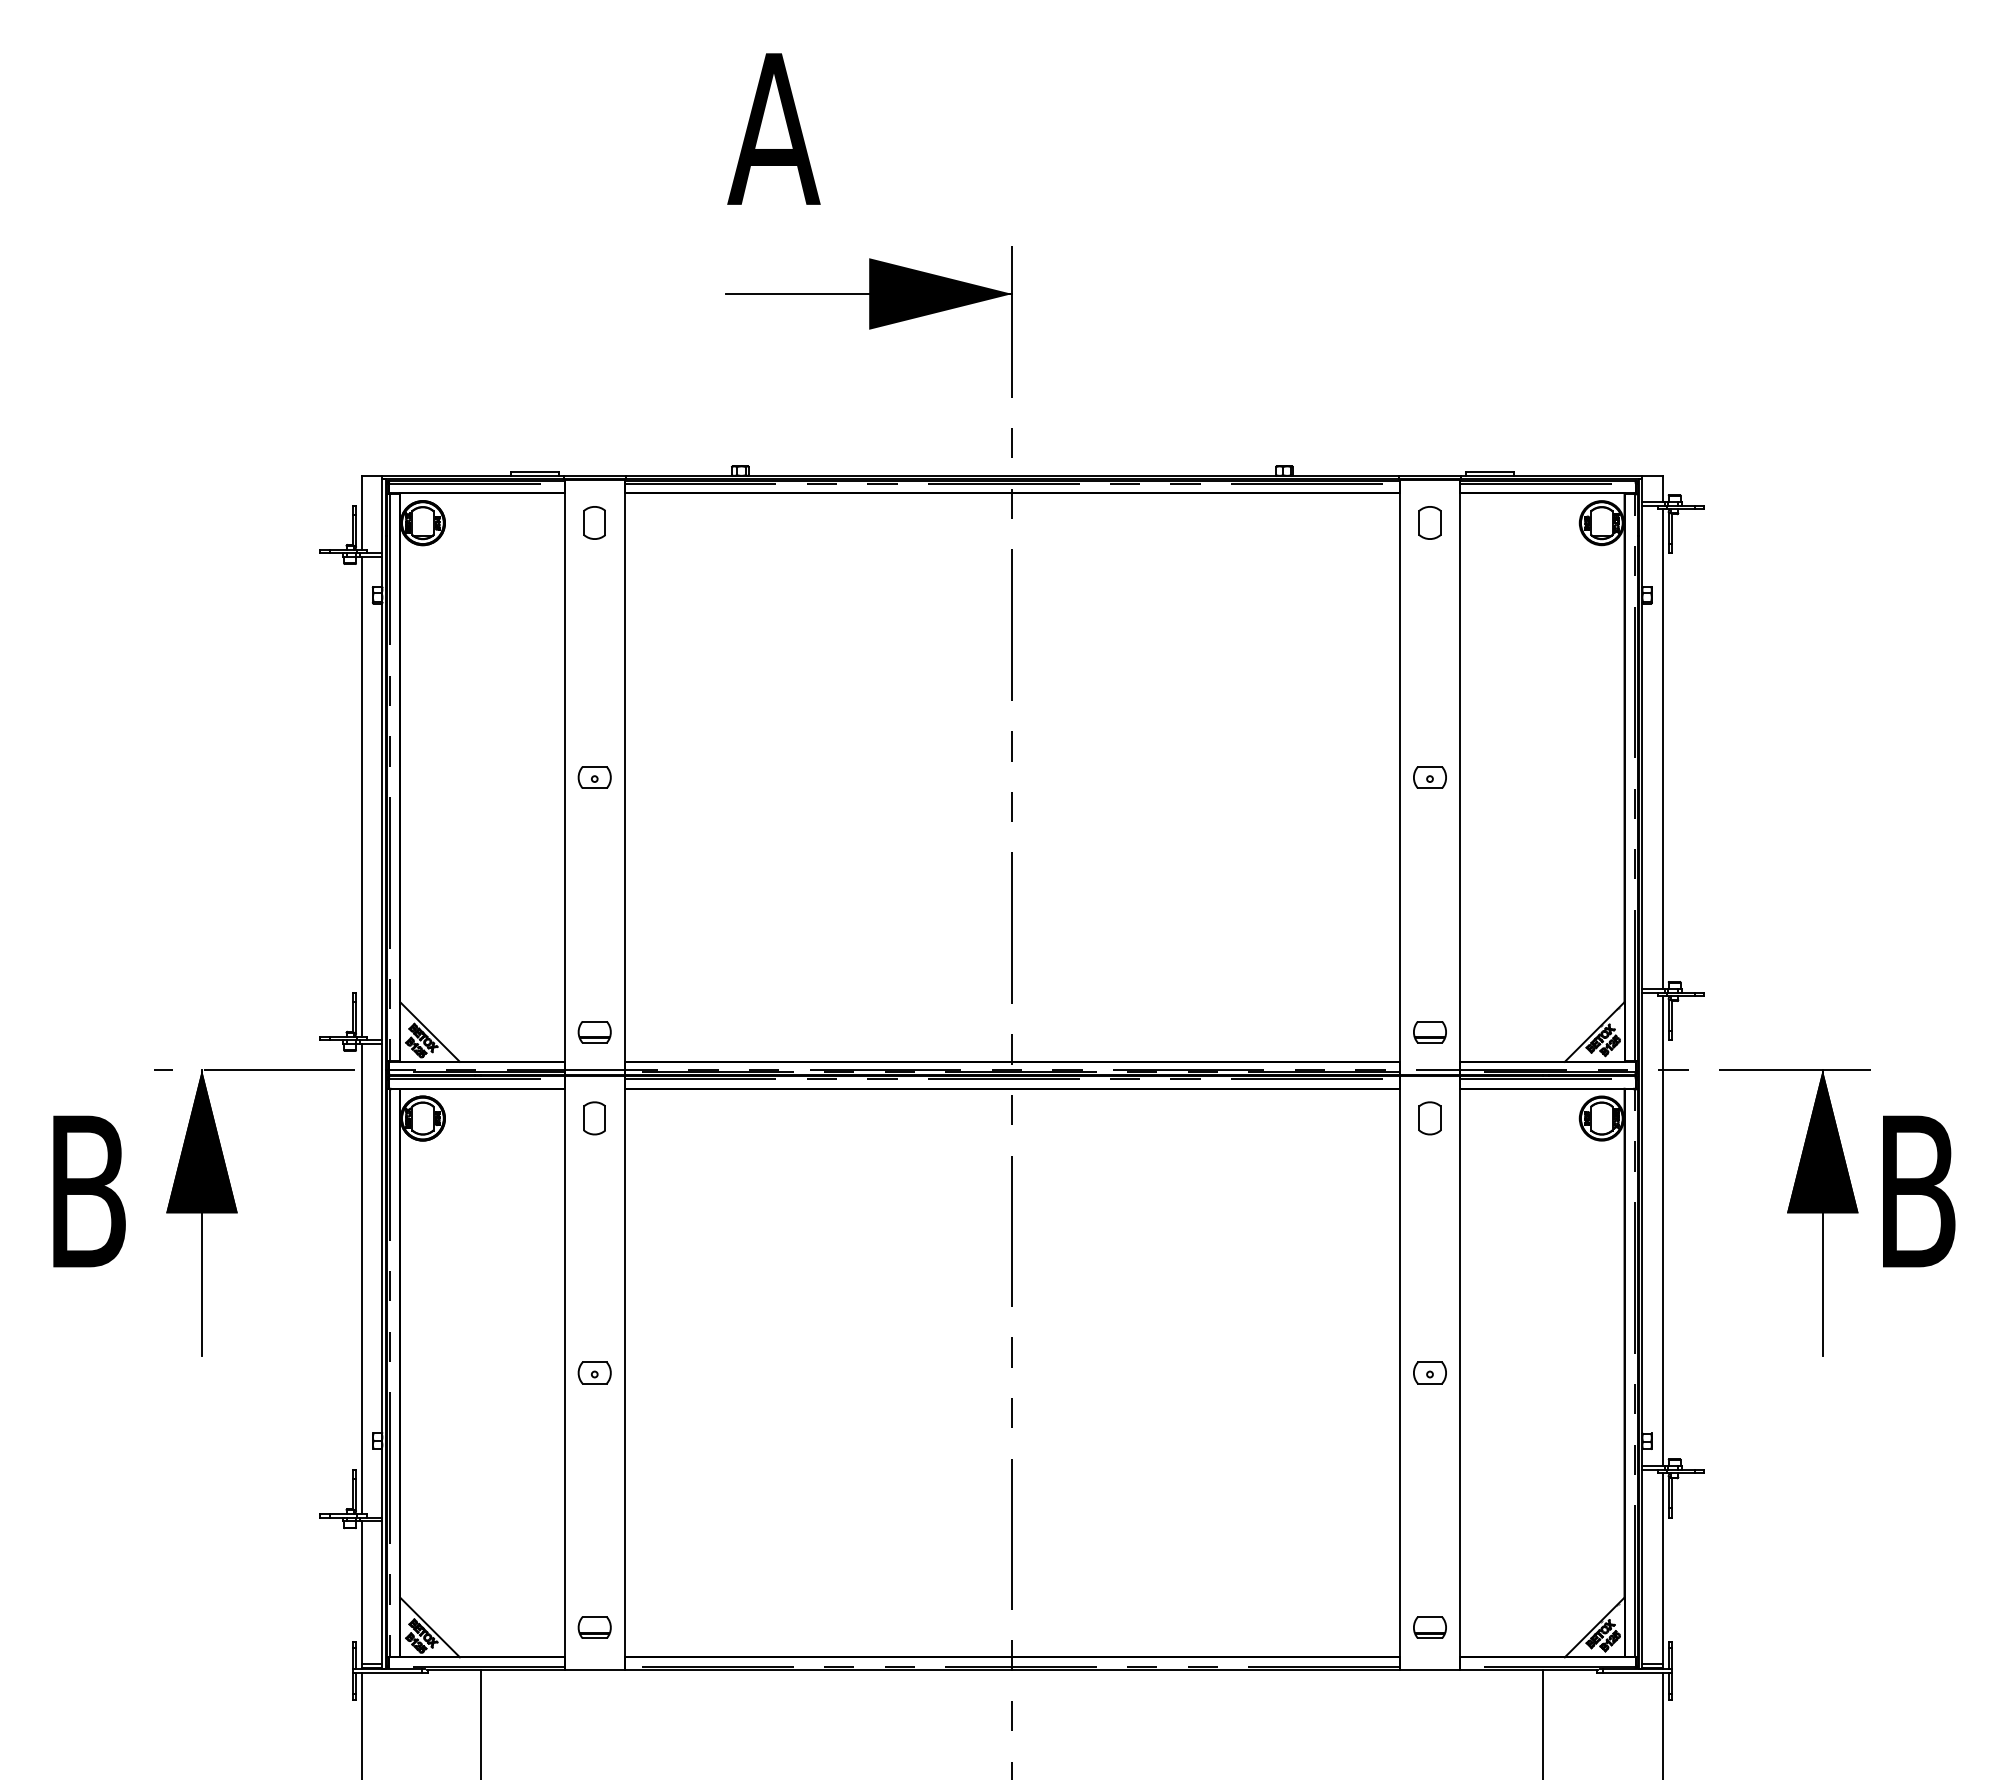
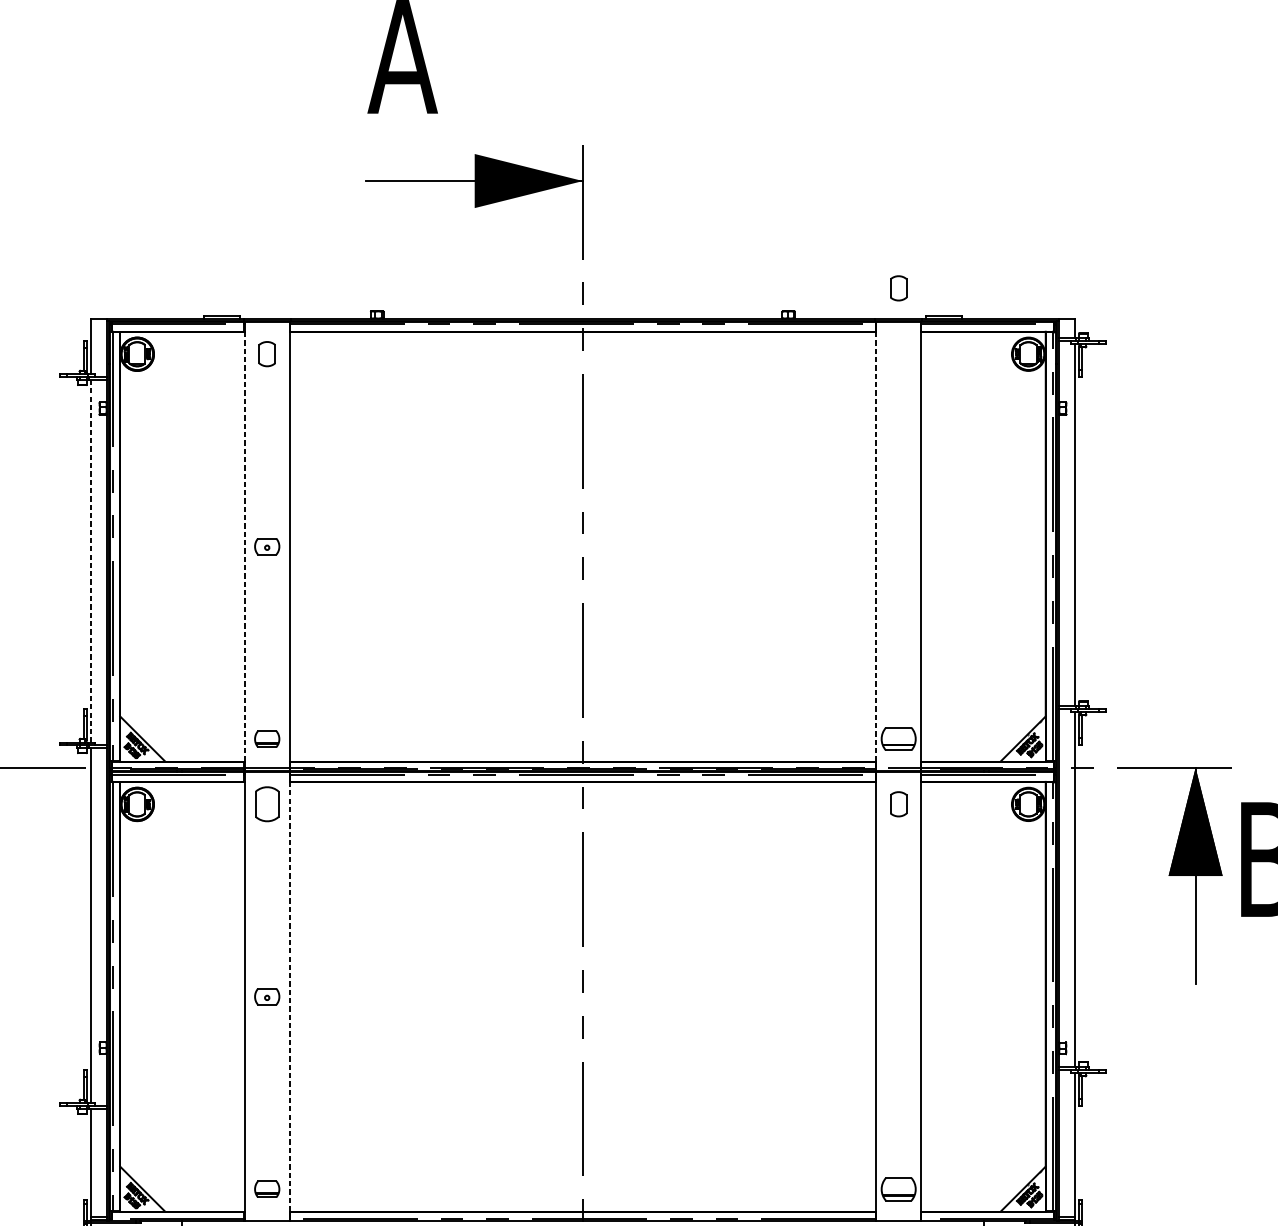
part: (1429, 522) -> (898, 288), moved
line: (564, 777) -> (244, 546), solid -> dashed
line: (1400, 777) -> (876, 546), solid -> dashed
part: (1429, 777) -> (898, 546), removed
line: (362, 796) -> (91, 560), solid -> dashed
part: (1429, 1032) -> (898, 739), size x1.4
part: (594, 1118) -> (267, 804), size x1.4
part: (1429, 1372) -> (898, 996), removed
line: (624, 1373) -> (289, 997), solid -> dashed
part: (1429, 1627) -> (898, 1189), size x1.4

